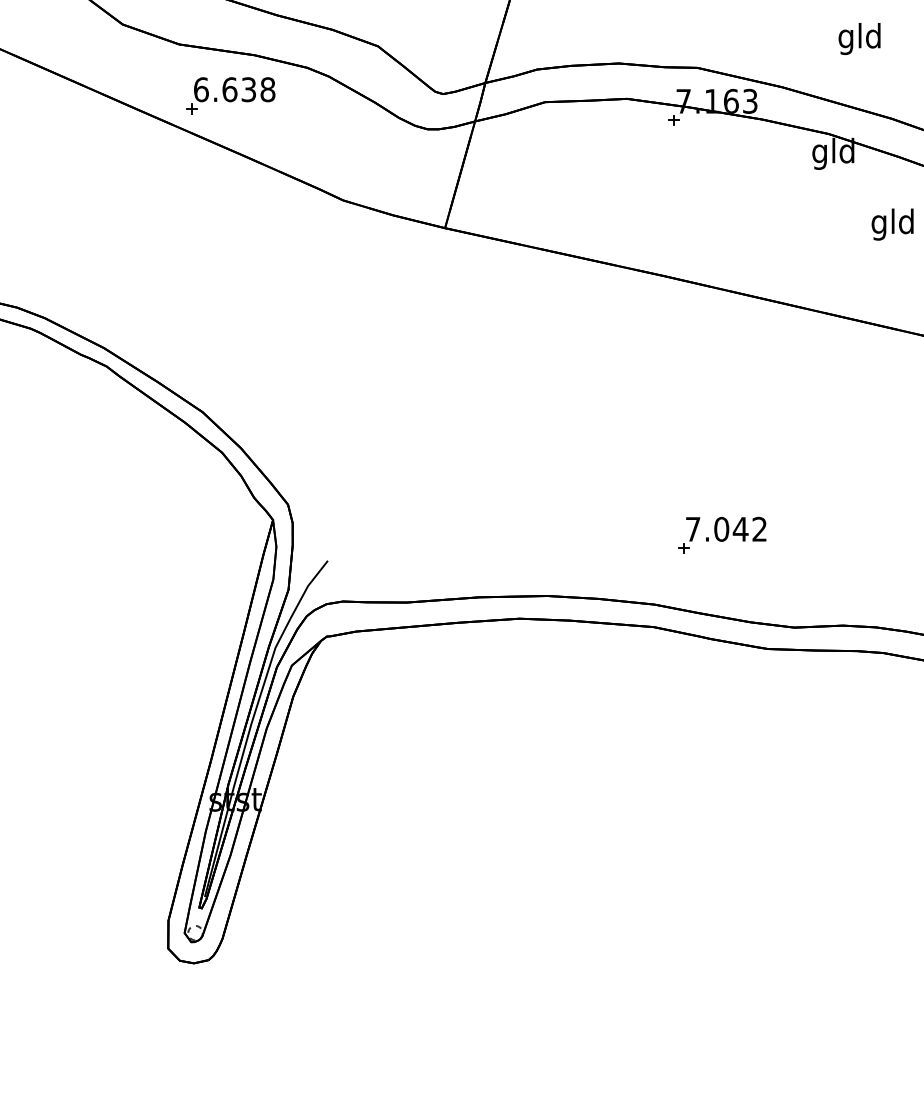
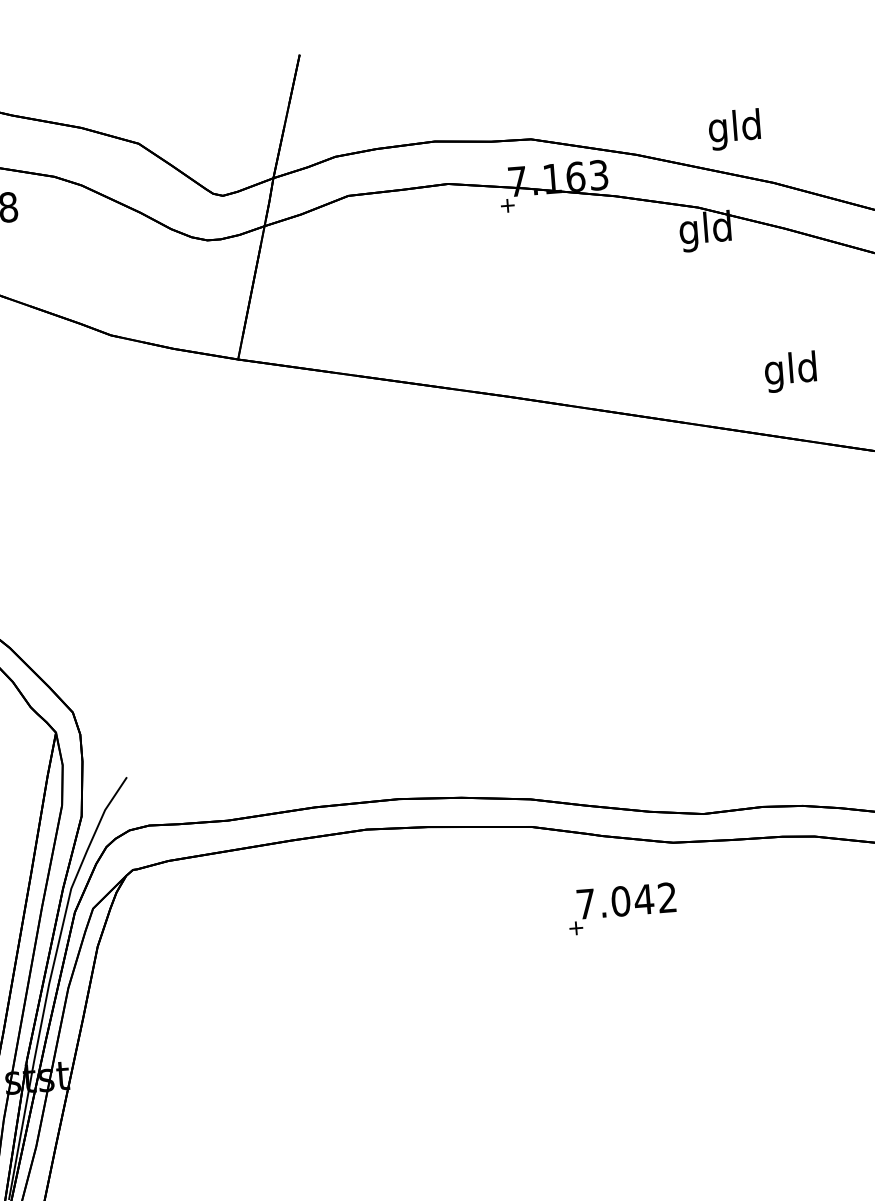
text: (859, 39) -> (734, 130), moved
text: (892, 224) -> (790, 371), moved
part: (722, 534) -> (622, 907), moved

